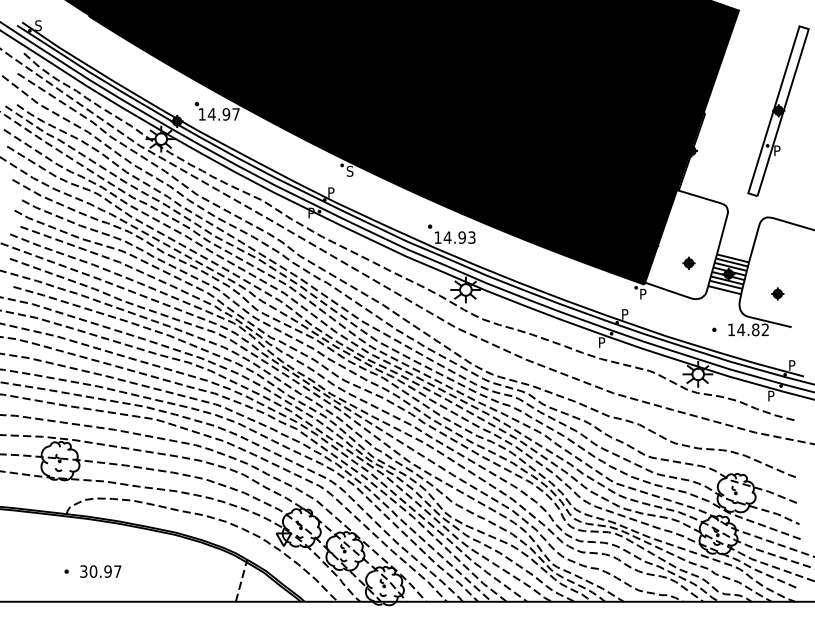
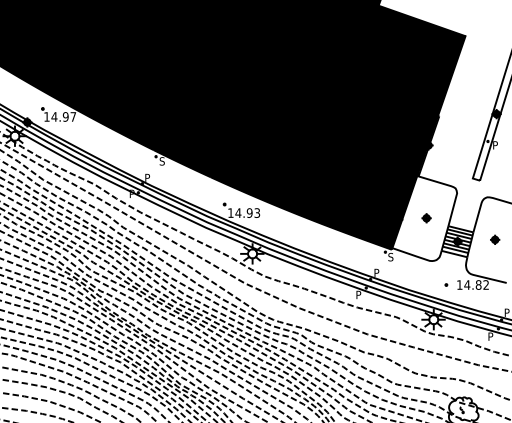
part: (688, 262) -> (426, 217), moved
text: (642, 293) -> (390, 256), P -> S
part: (777, 293) -> (494, 239), moved

